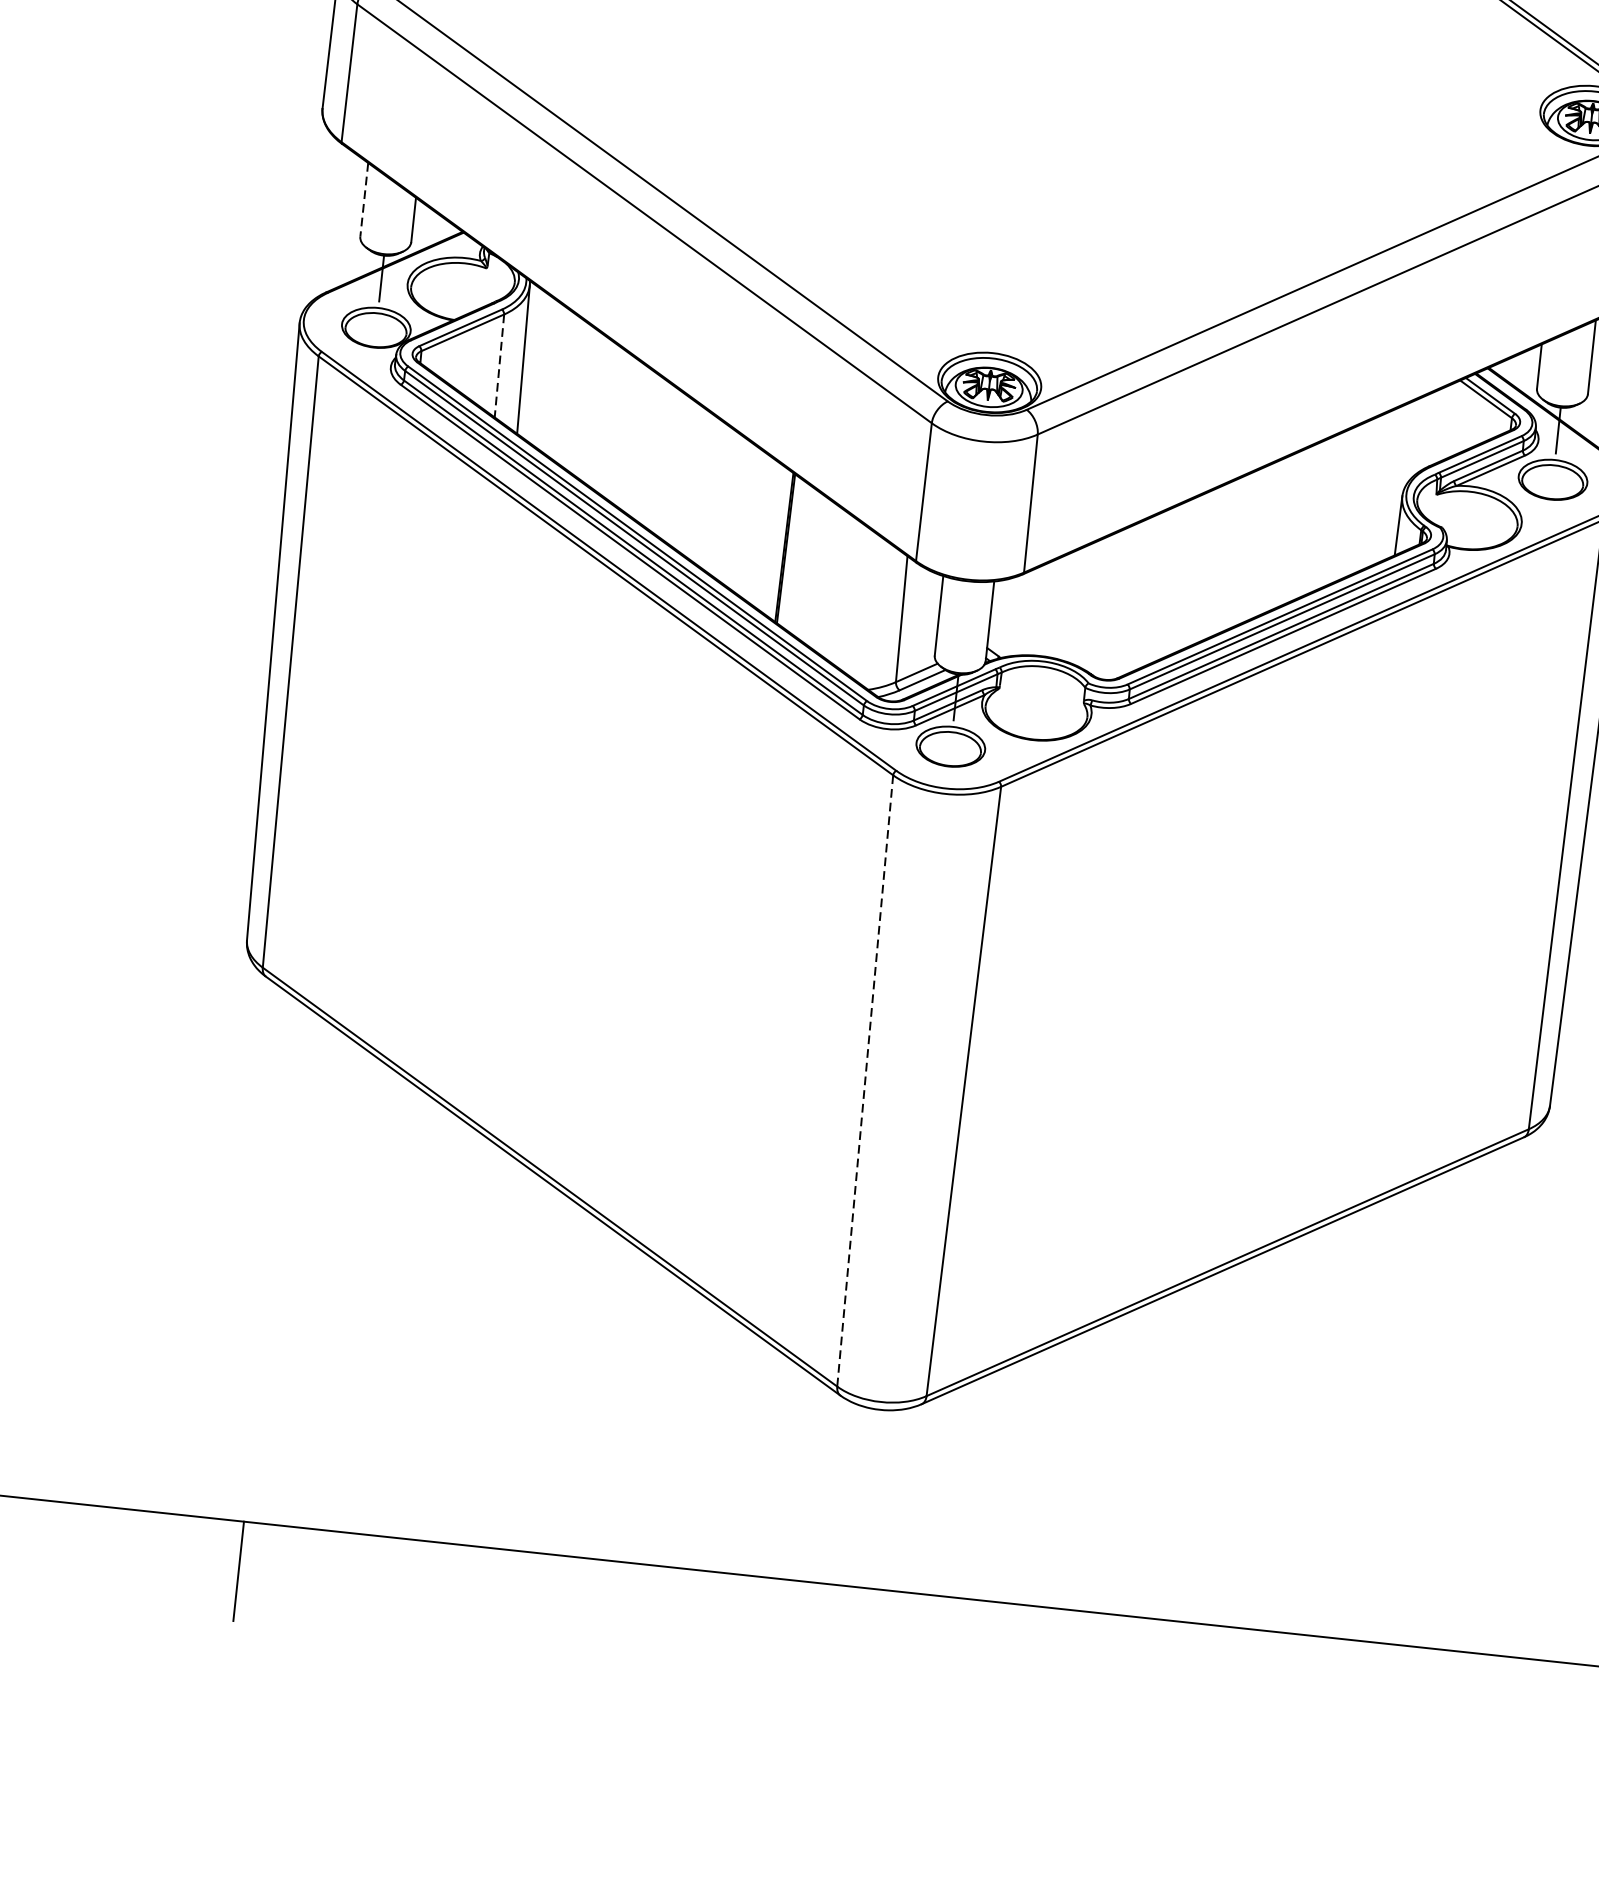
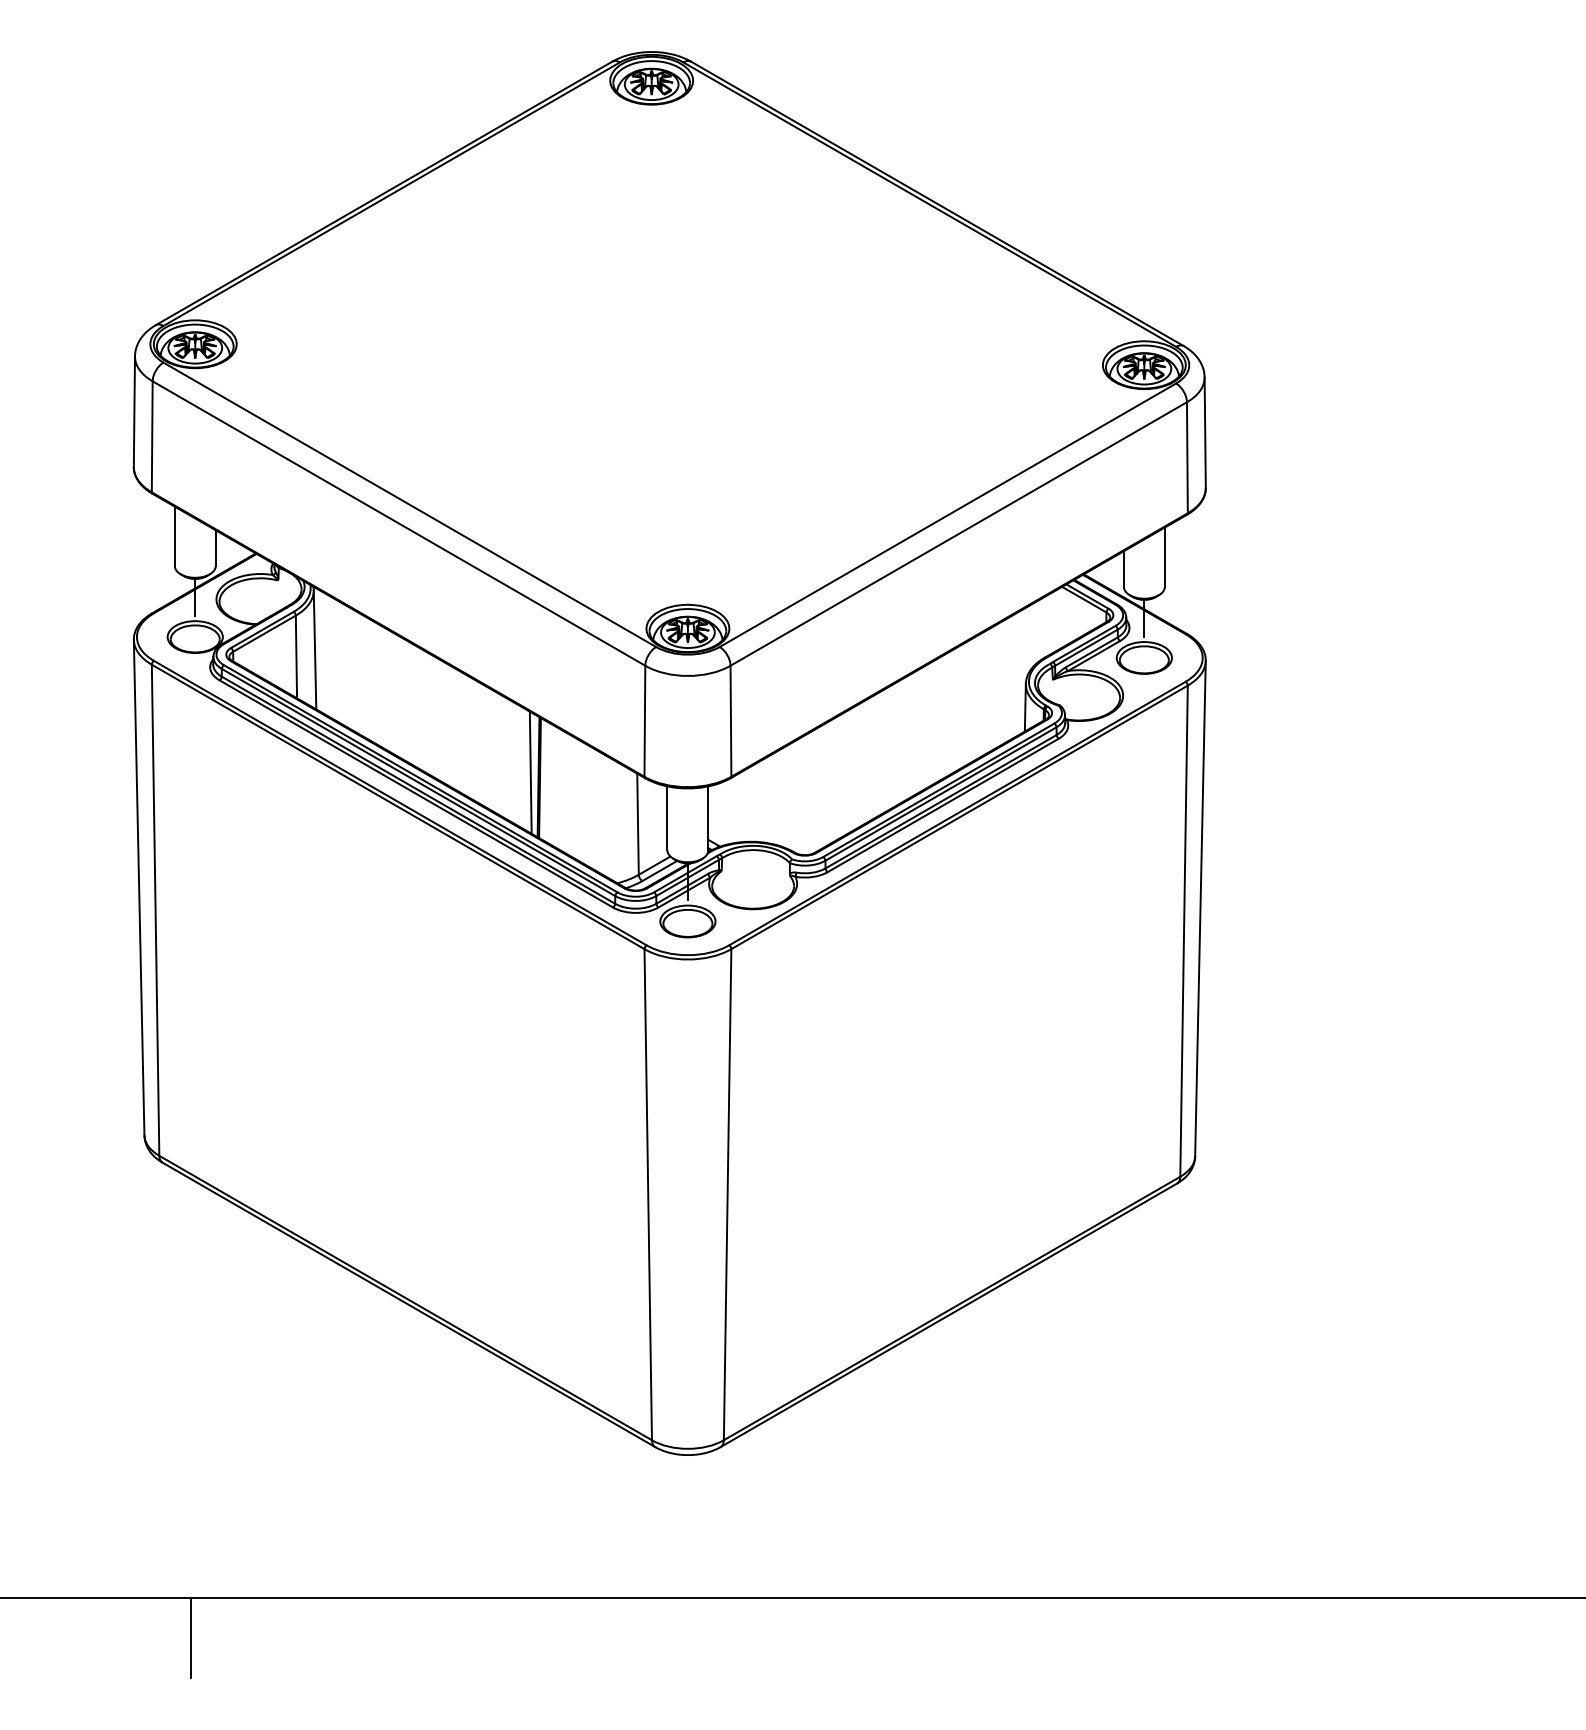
line: (363, 200) -> (174, 536), dashed -> solid
line: (499, 366) -> (296, 657), dashed -> solid
line: (774, 540) -> (530, 772), added
line: (865, 1080) -> (648, 1194), dashed -> solid

